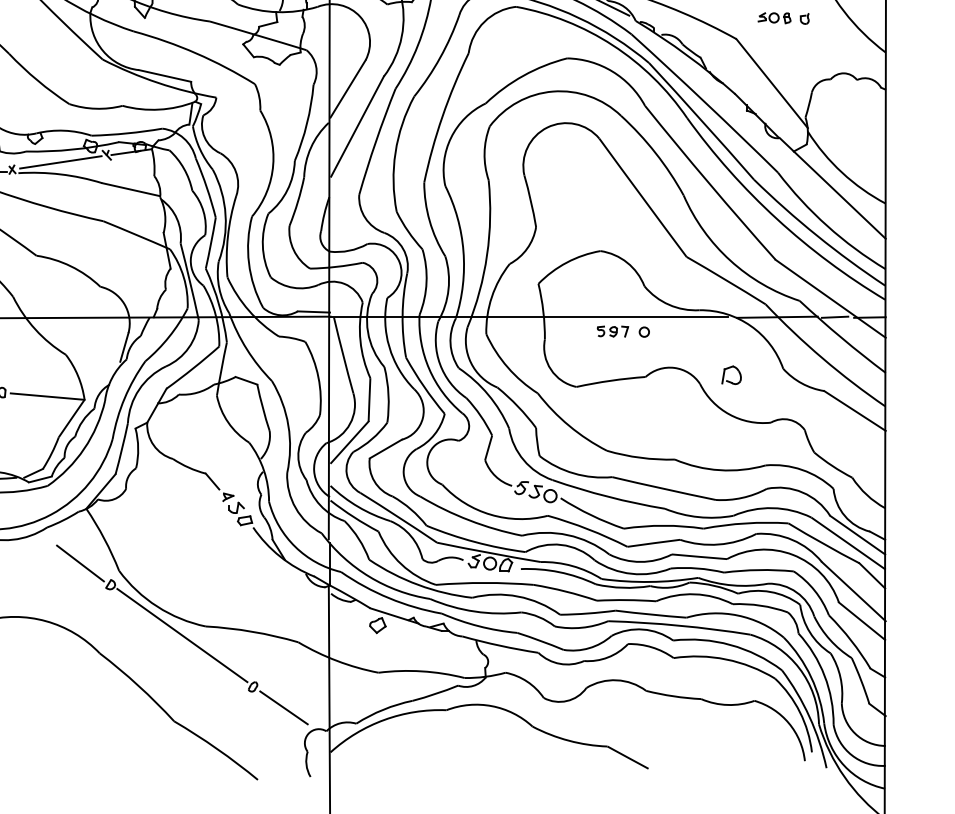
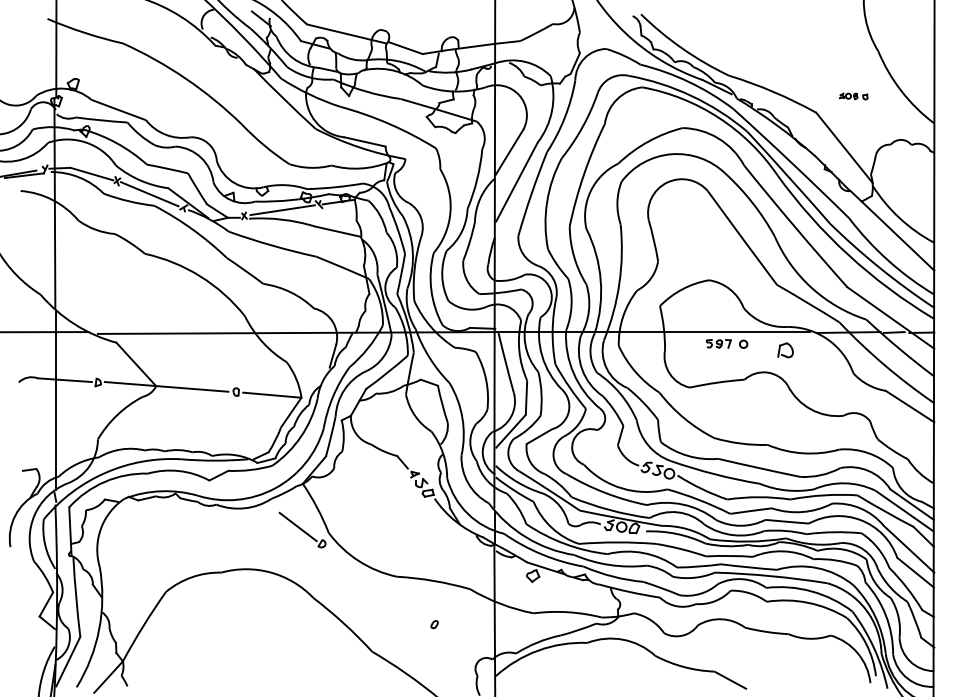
part: (783, 18) -> (853, 96), size x0.7
part: (731, 375) -> (785, 350), moved
line: (182, 634) -> (378, 583), removed
line: (283, 708) -> (458, 641), removed

